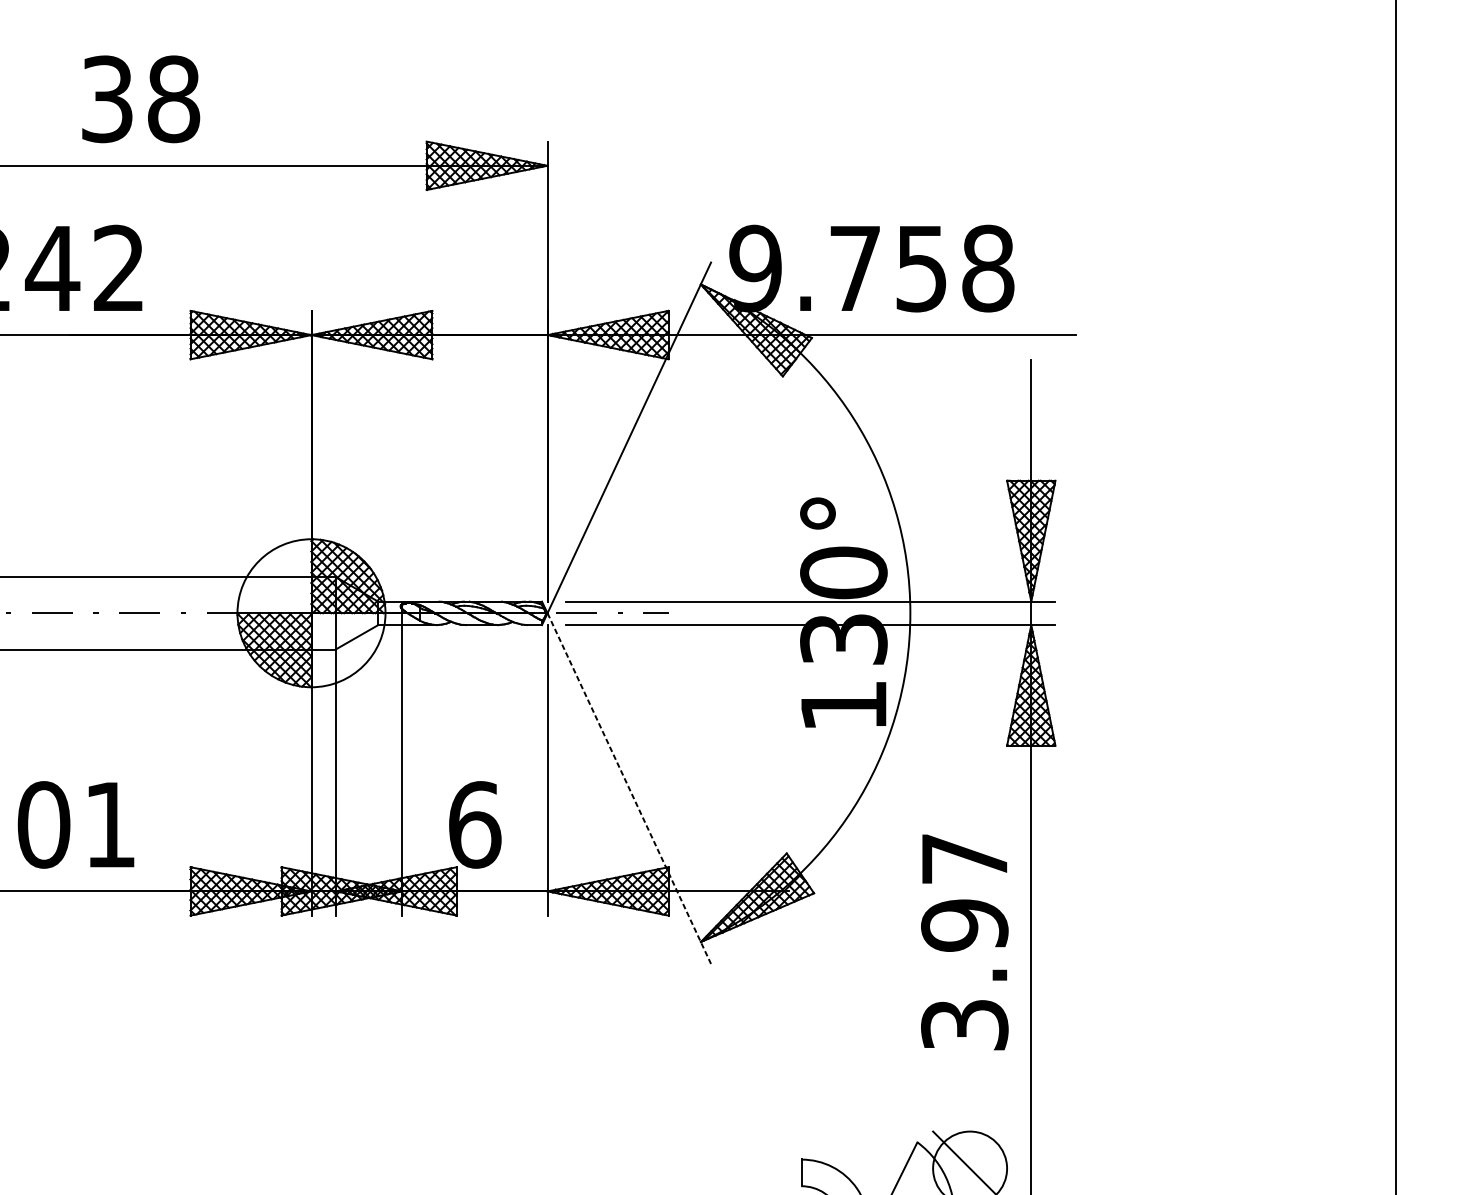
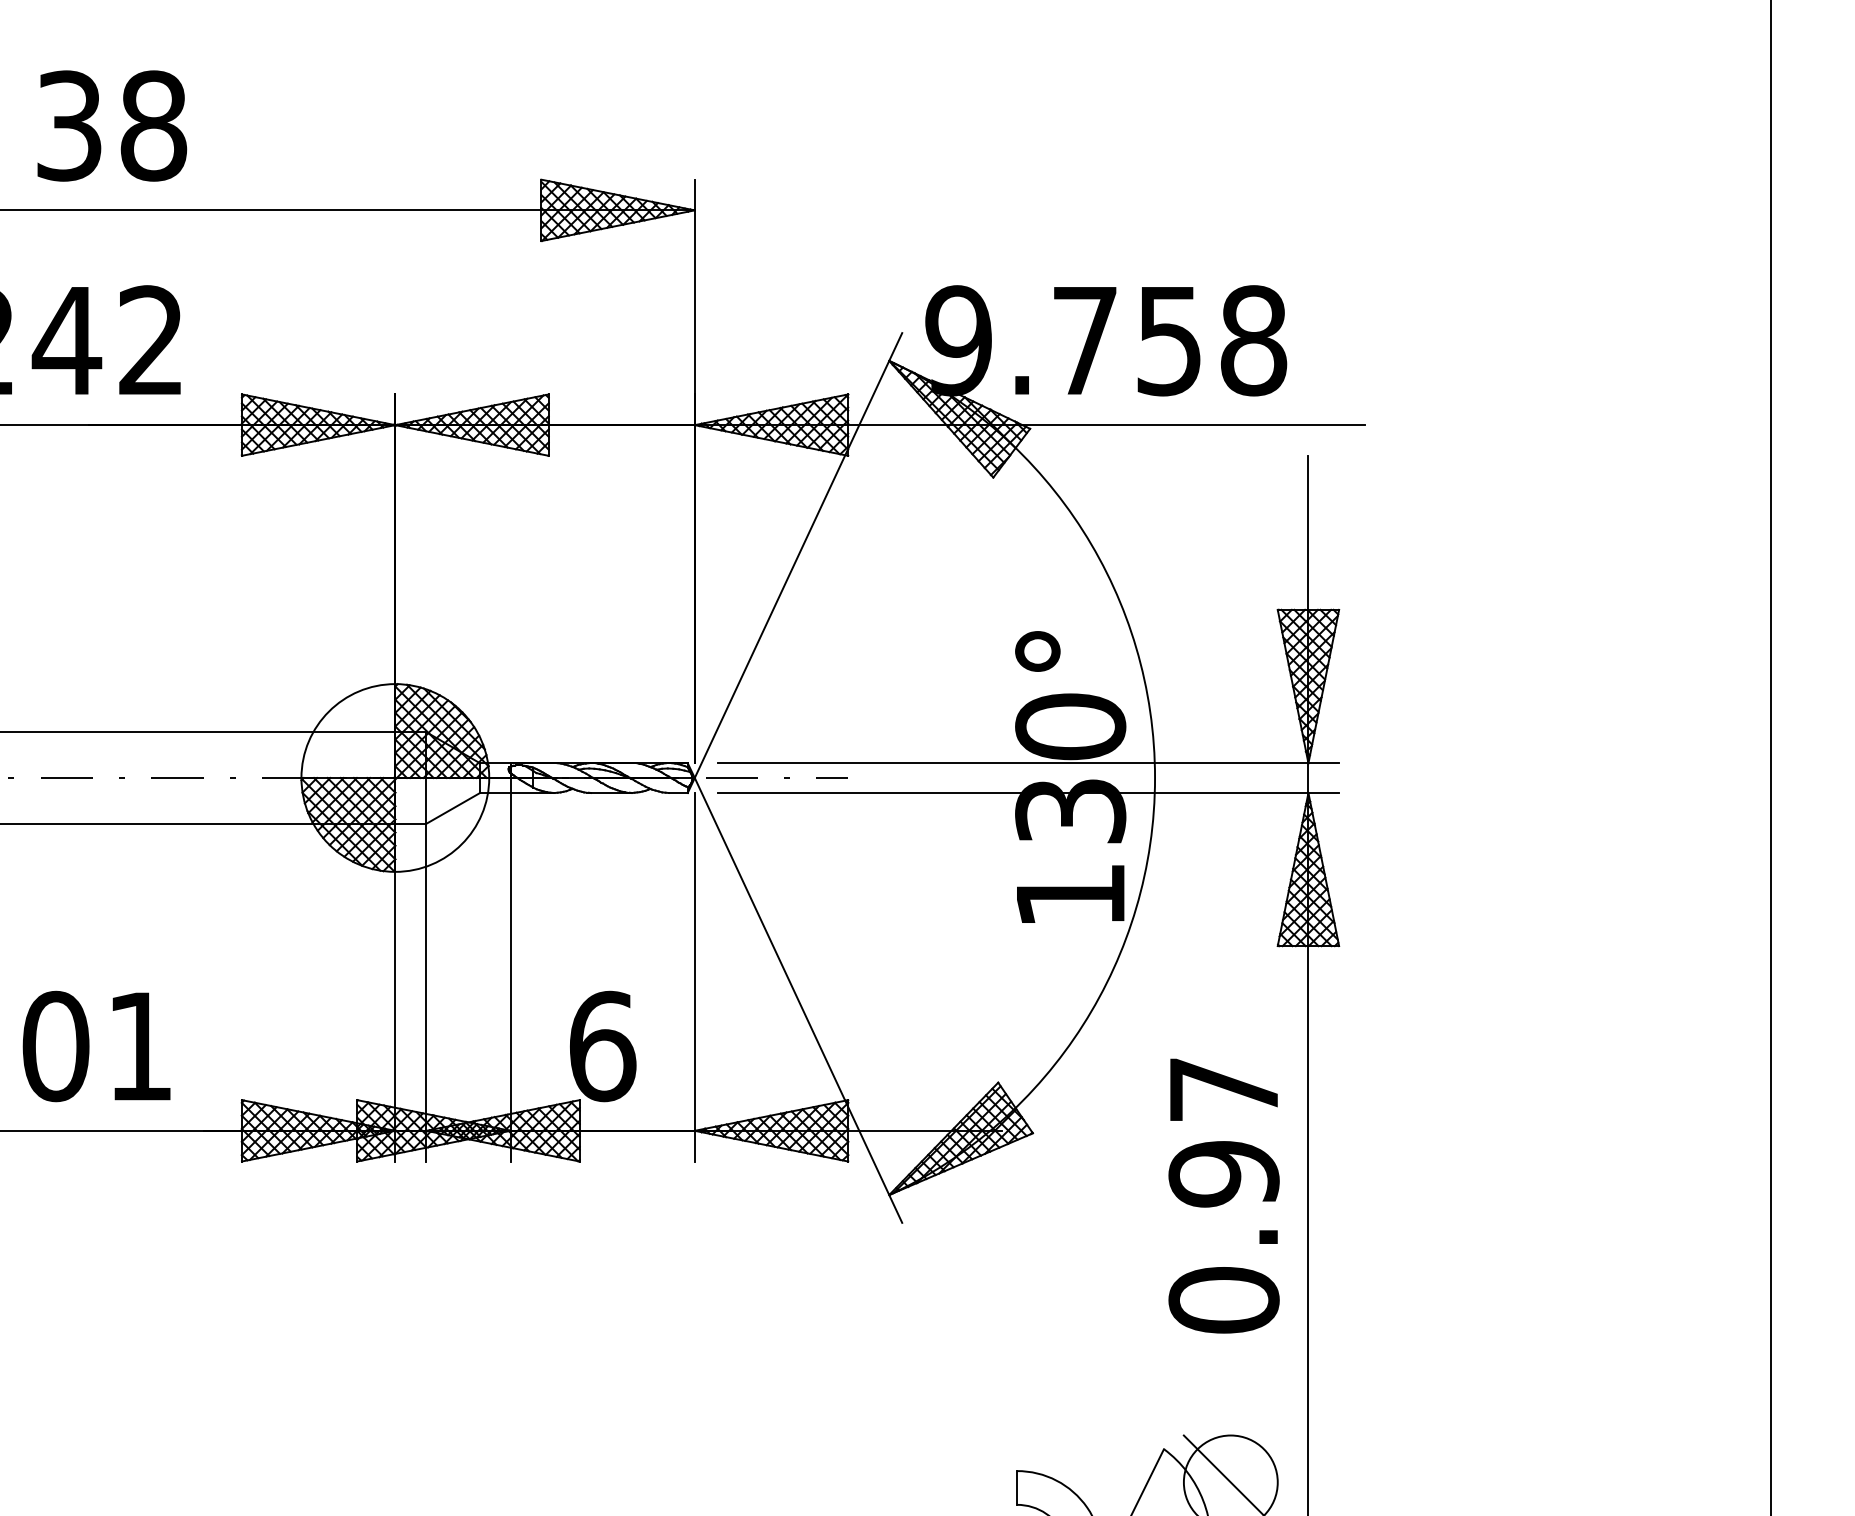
text: (141, 98) -> (112, 125), moved
line: (629, 788) -> (798, 1000), dashed -> solid
text: (964, 1025) -> (1223, 1300), 3.97 -> 0.97

